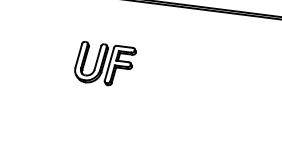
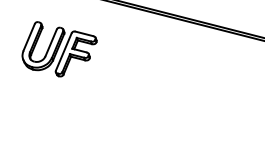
part: (105, 63) -> (59, 50), moved

